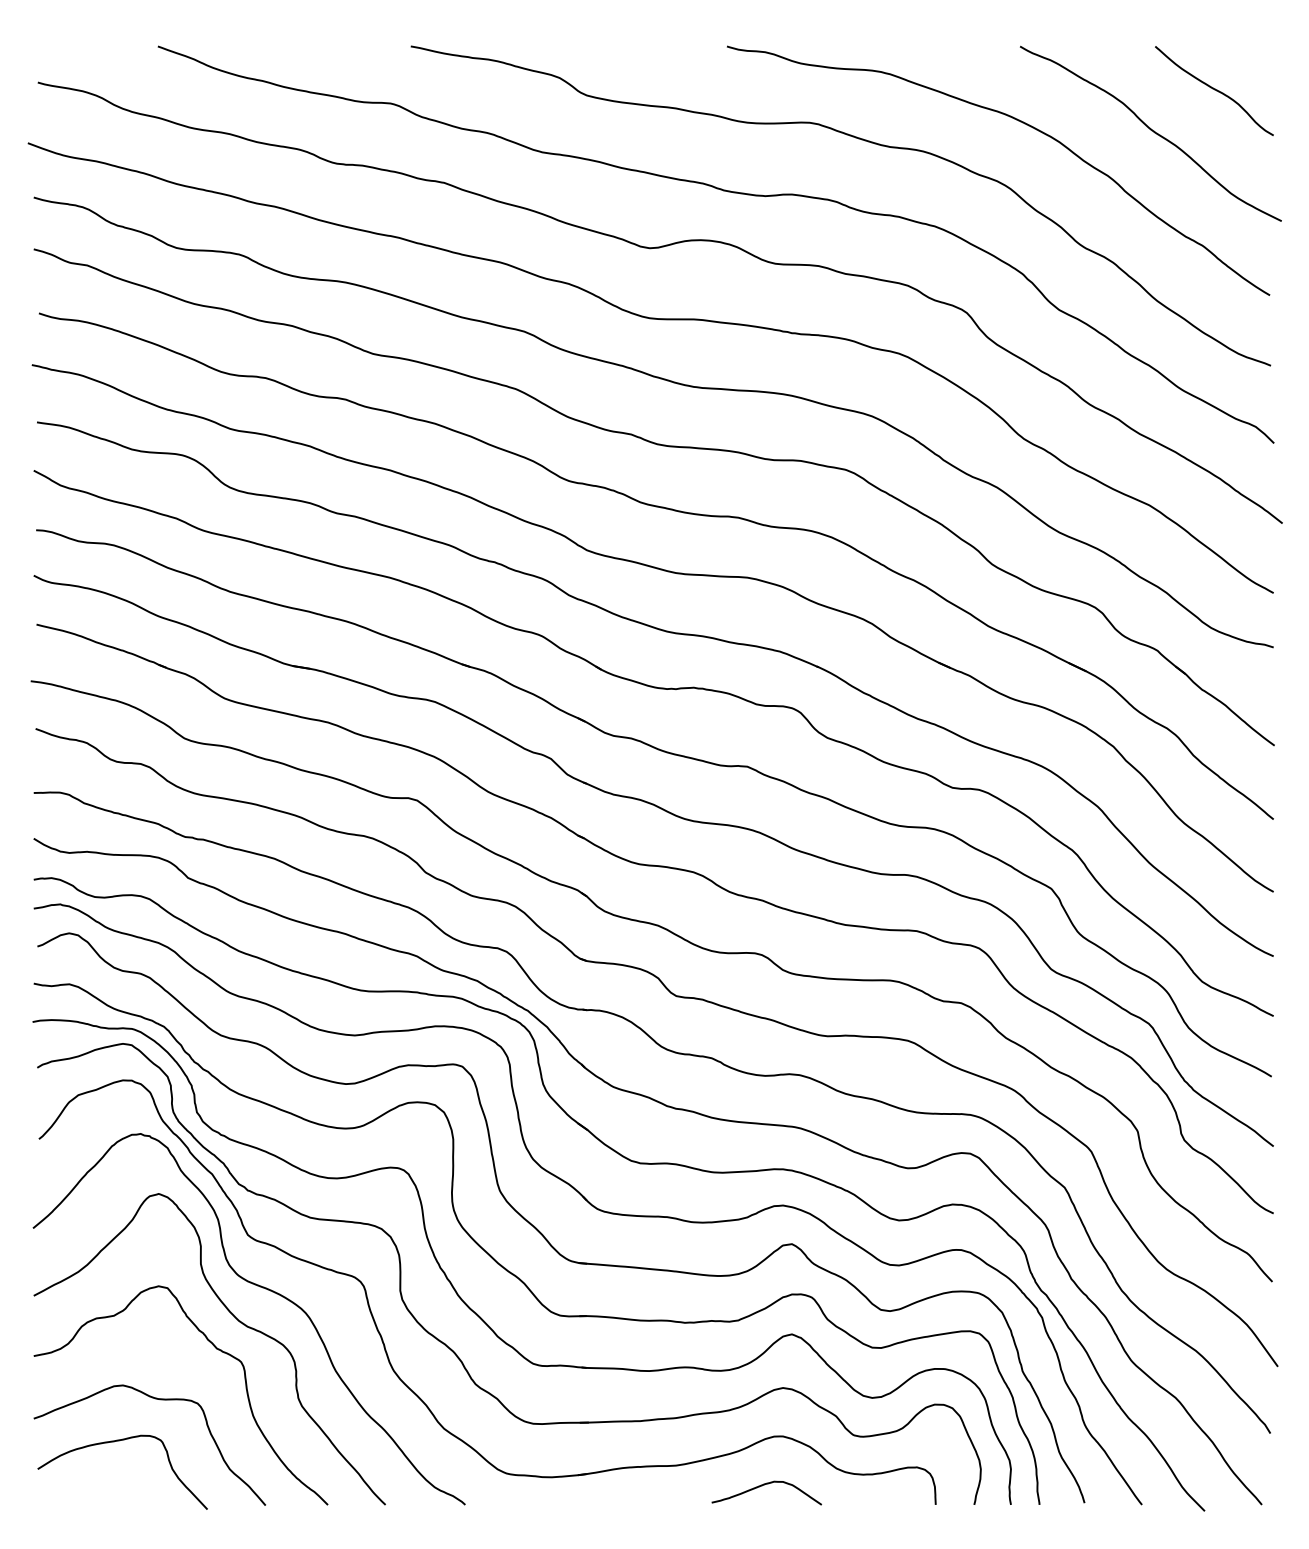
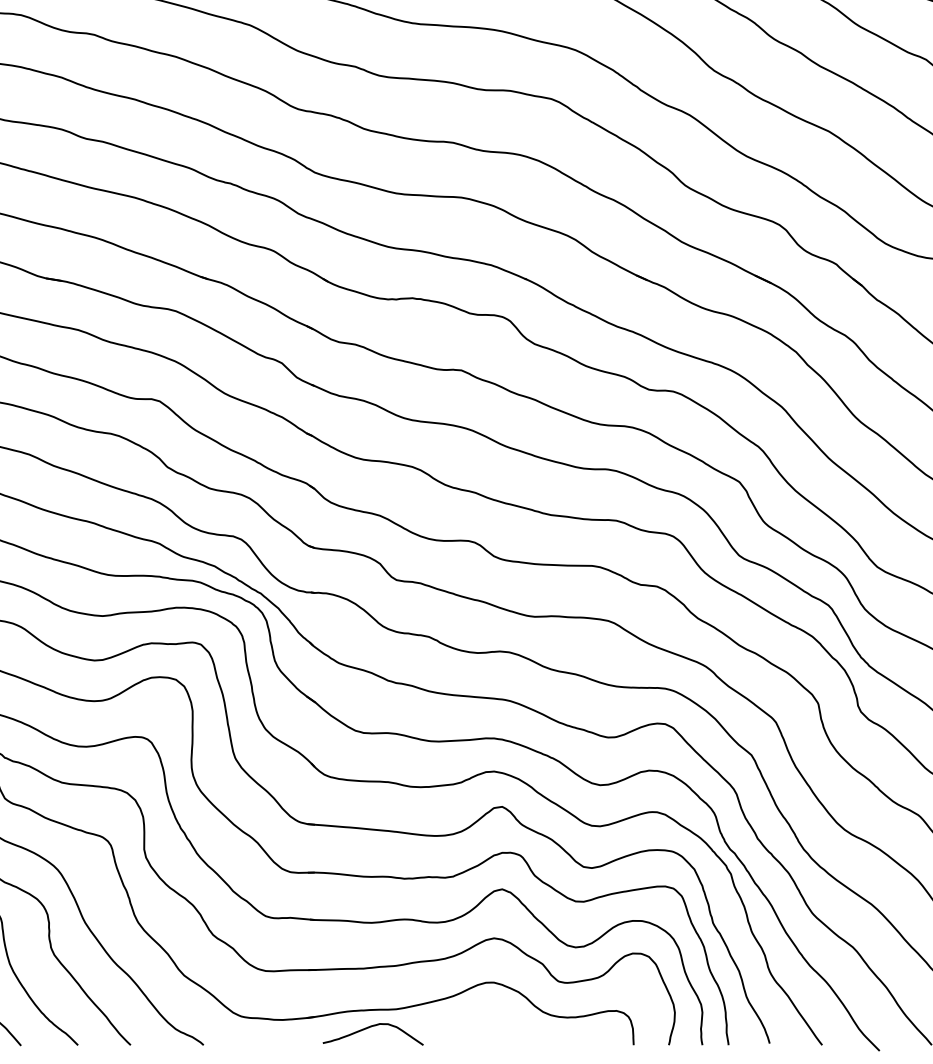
curve: (762, 1486) -> (369, 1028), moved

